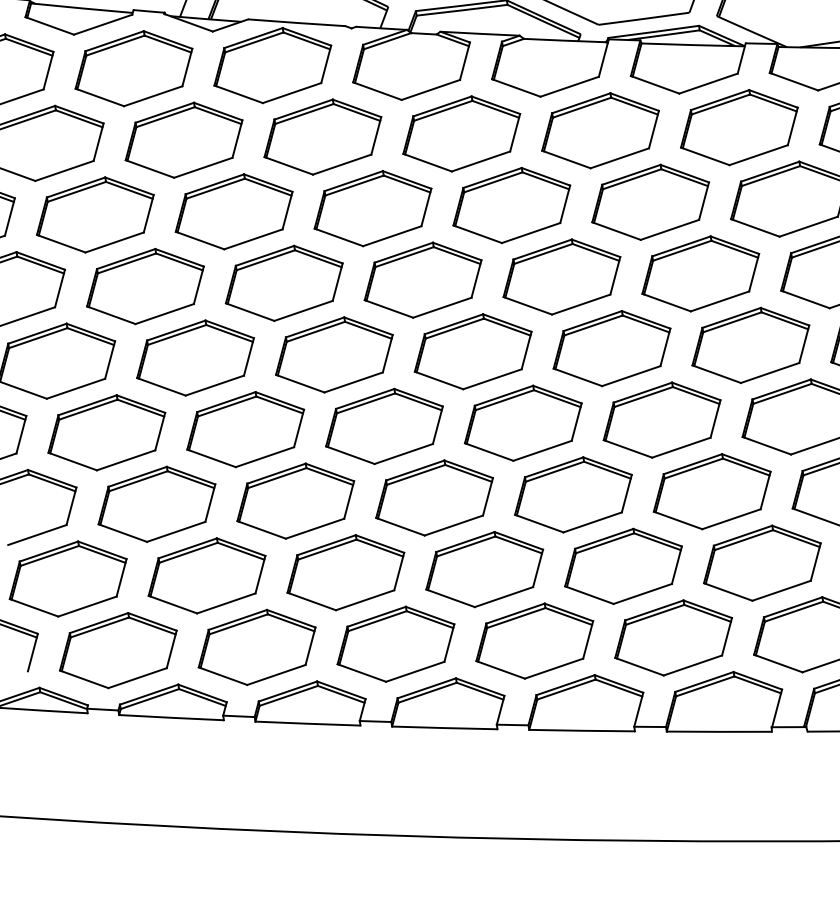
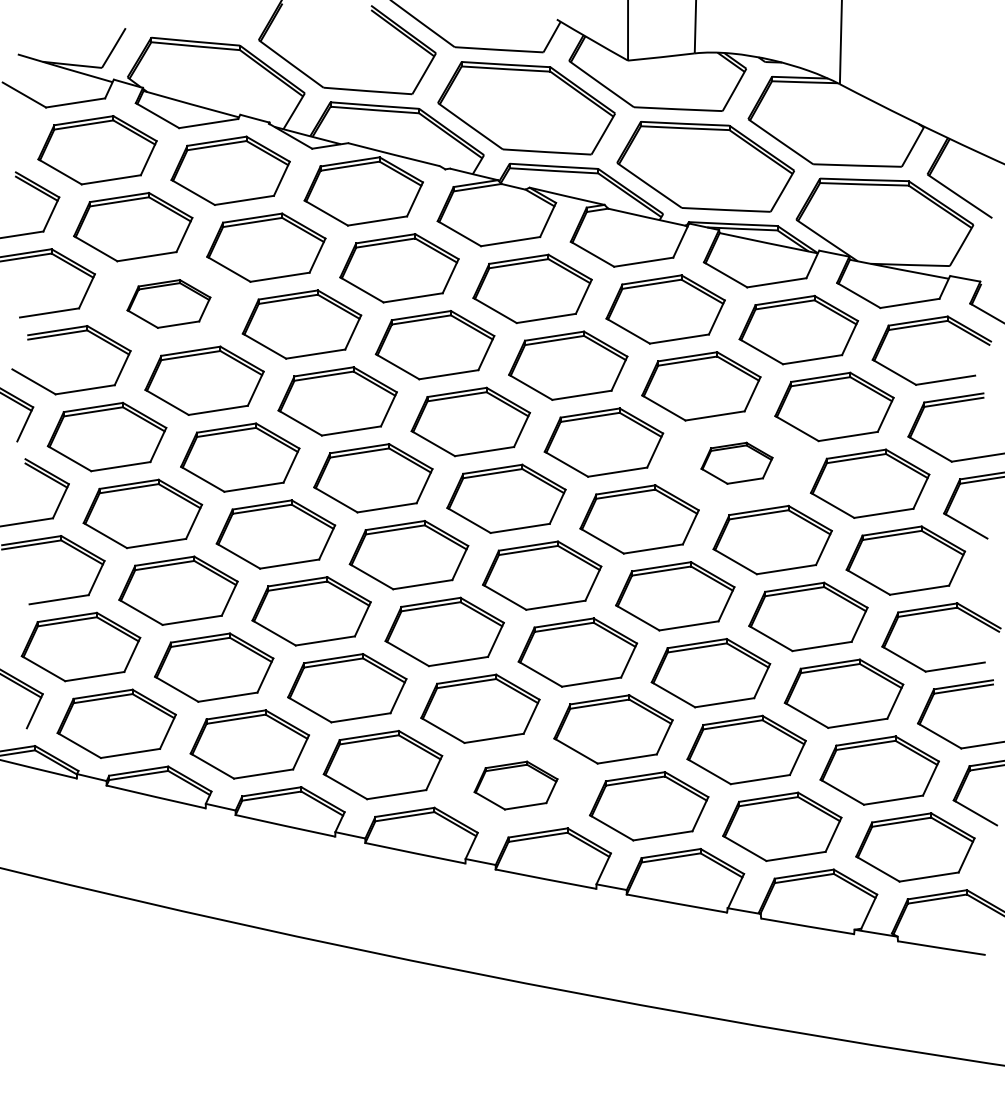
part: (94, 214) -> (168, 303), size x0.7
part: (700, 274) -> (736, 463), size x0.6
part: (534, 641) -> (515, 785), size x0.7

